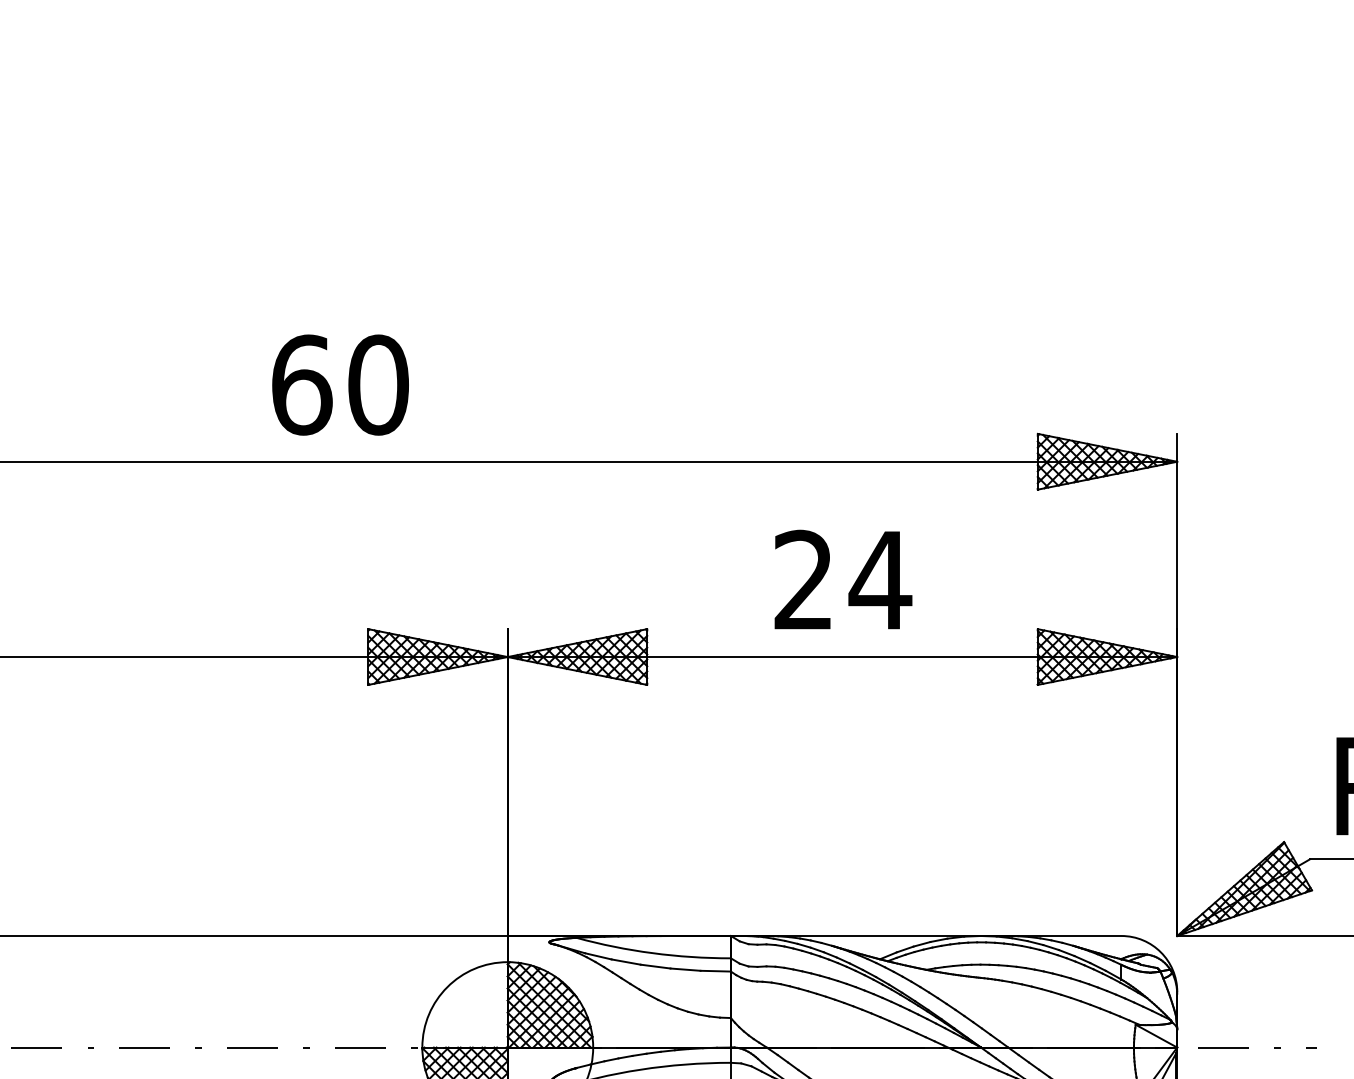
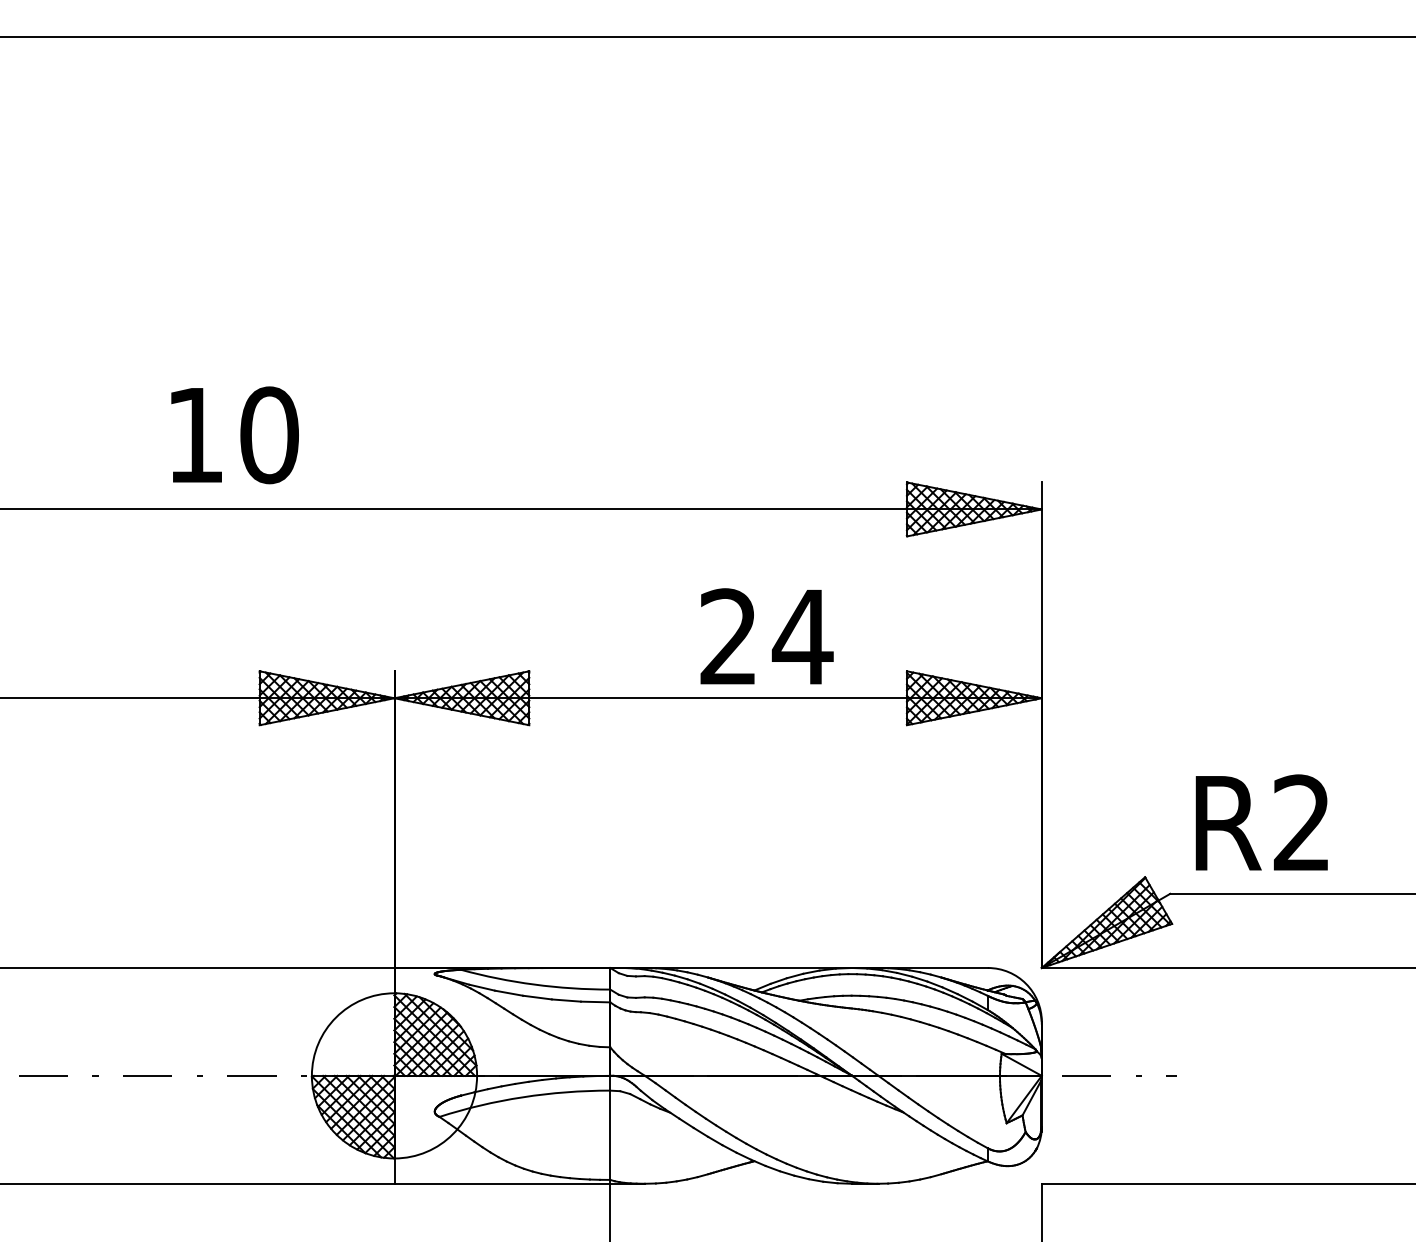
text: (301, 385) -> (195, 435), 60 -> 10
text: (842, 579) -> (766, 636), moved

